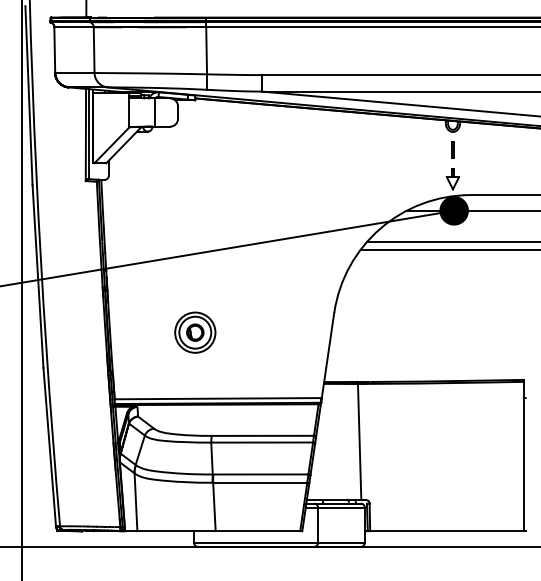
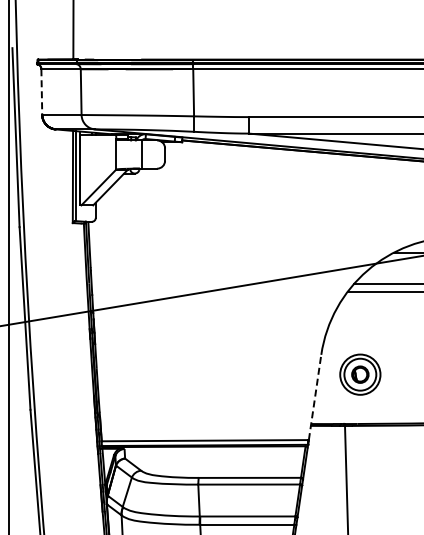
line: (54, 50) -> (41, 92), solid -> dashed
part: (195, 332) -> (360, 374), moved
line: (328, 354) -> (315, 396), solid -> dashed

